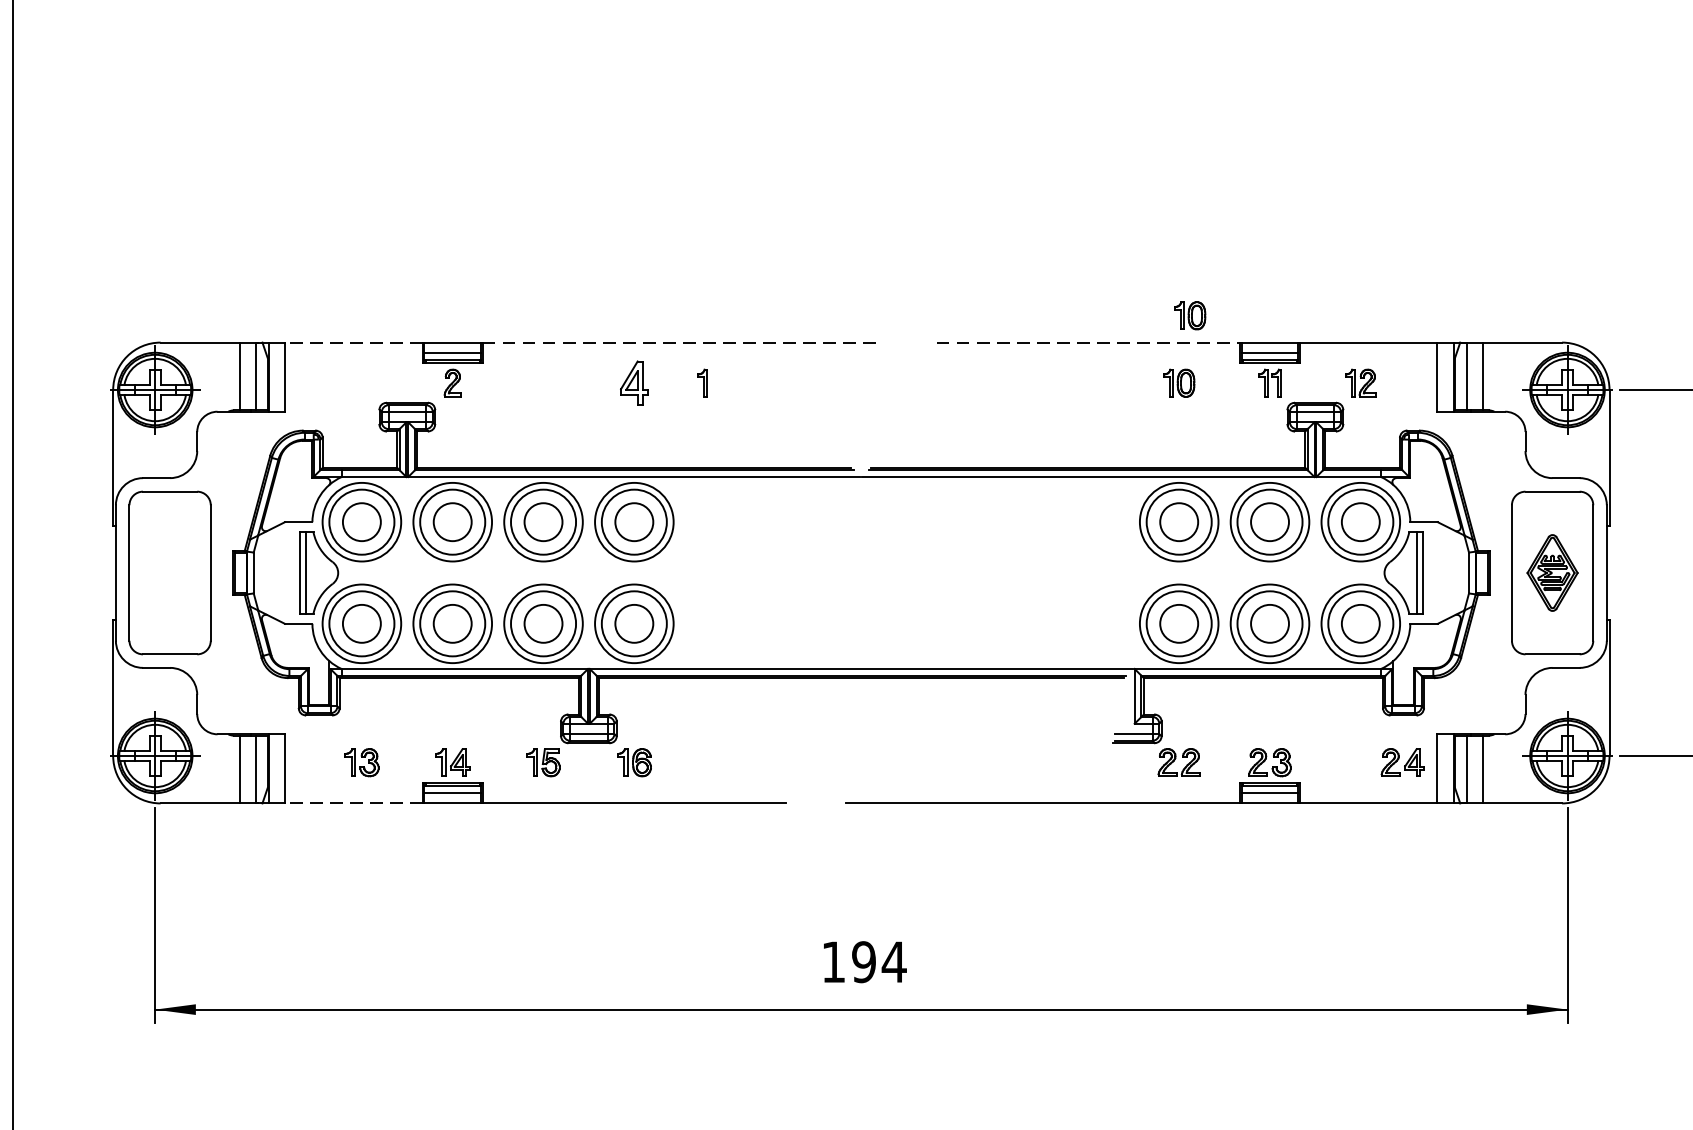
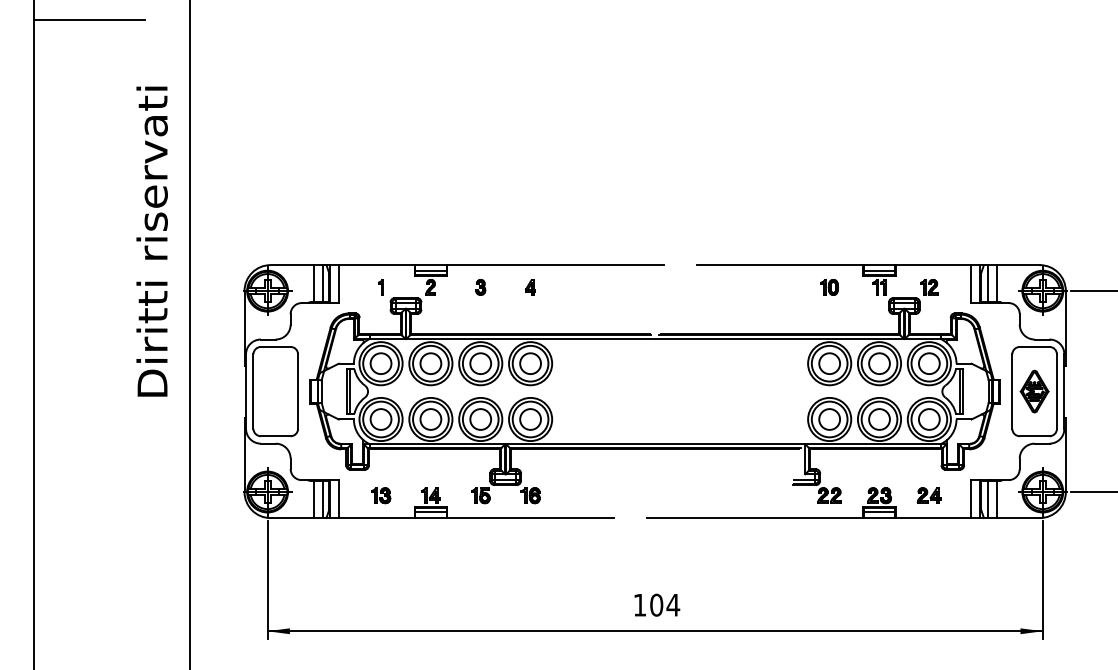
part: (1189, 314) -> (835, 249), removed
line: (353, 343) -> (376, 265), dashed -> solid
line: (681, 343) -> (556, 265), dashed -> solid
line: (1089, 343) -> (780, 265), dashed -> solid
part: (543, 383) -> (480, 287), added
part: (634, 383) -> (530, 287), size x0.62
part: (701, 383) -> (380, 287), moved
part: (1401, 762) -> (928, 495), moved
line: (353, 804) -> (376, 518), dashed -> solid
text: (863, 962) -> (656, 605), 194 -> 104

